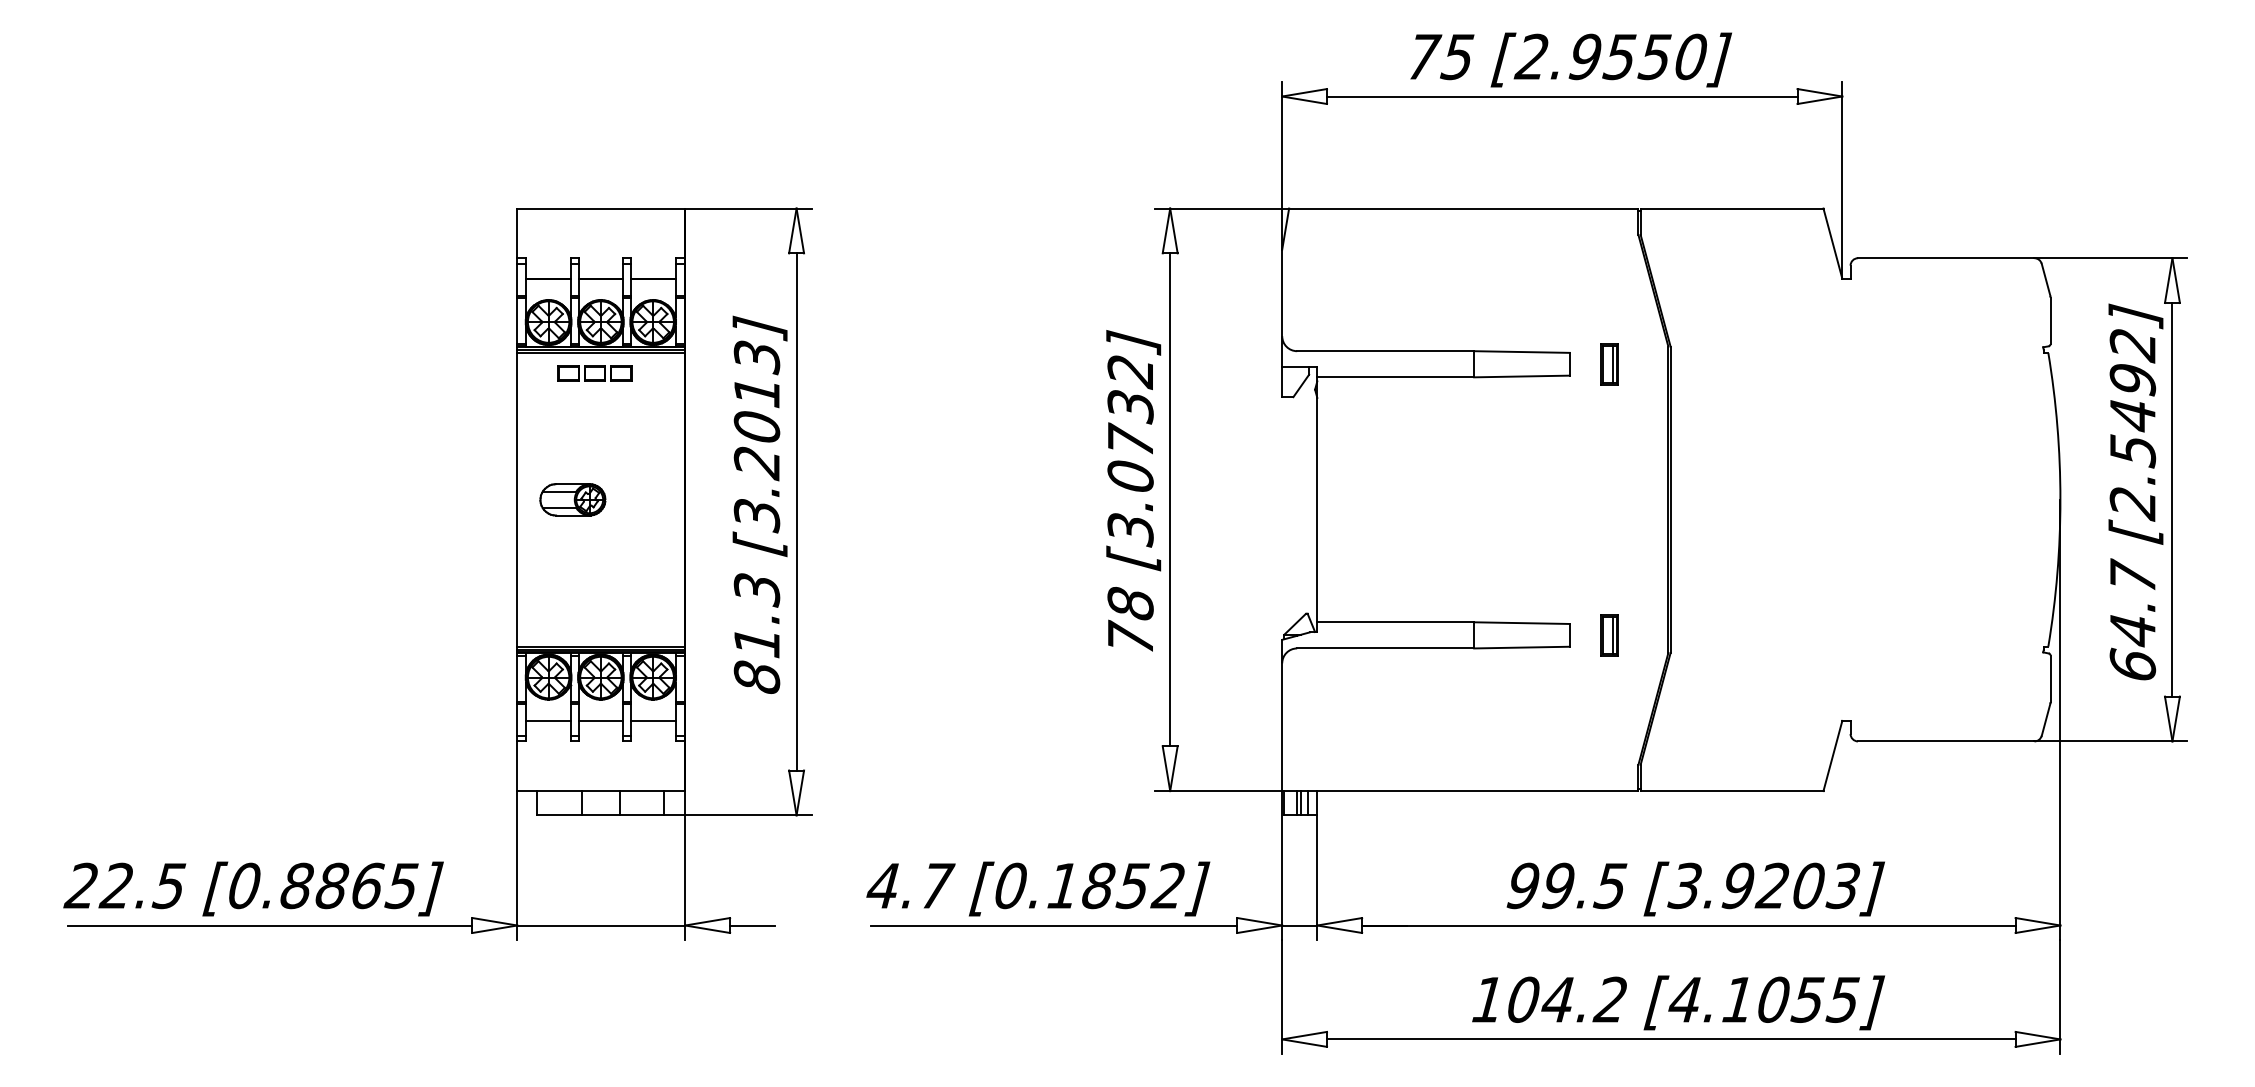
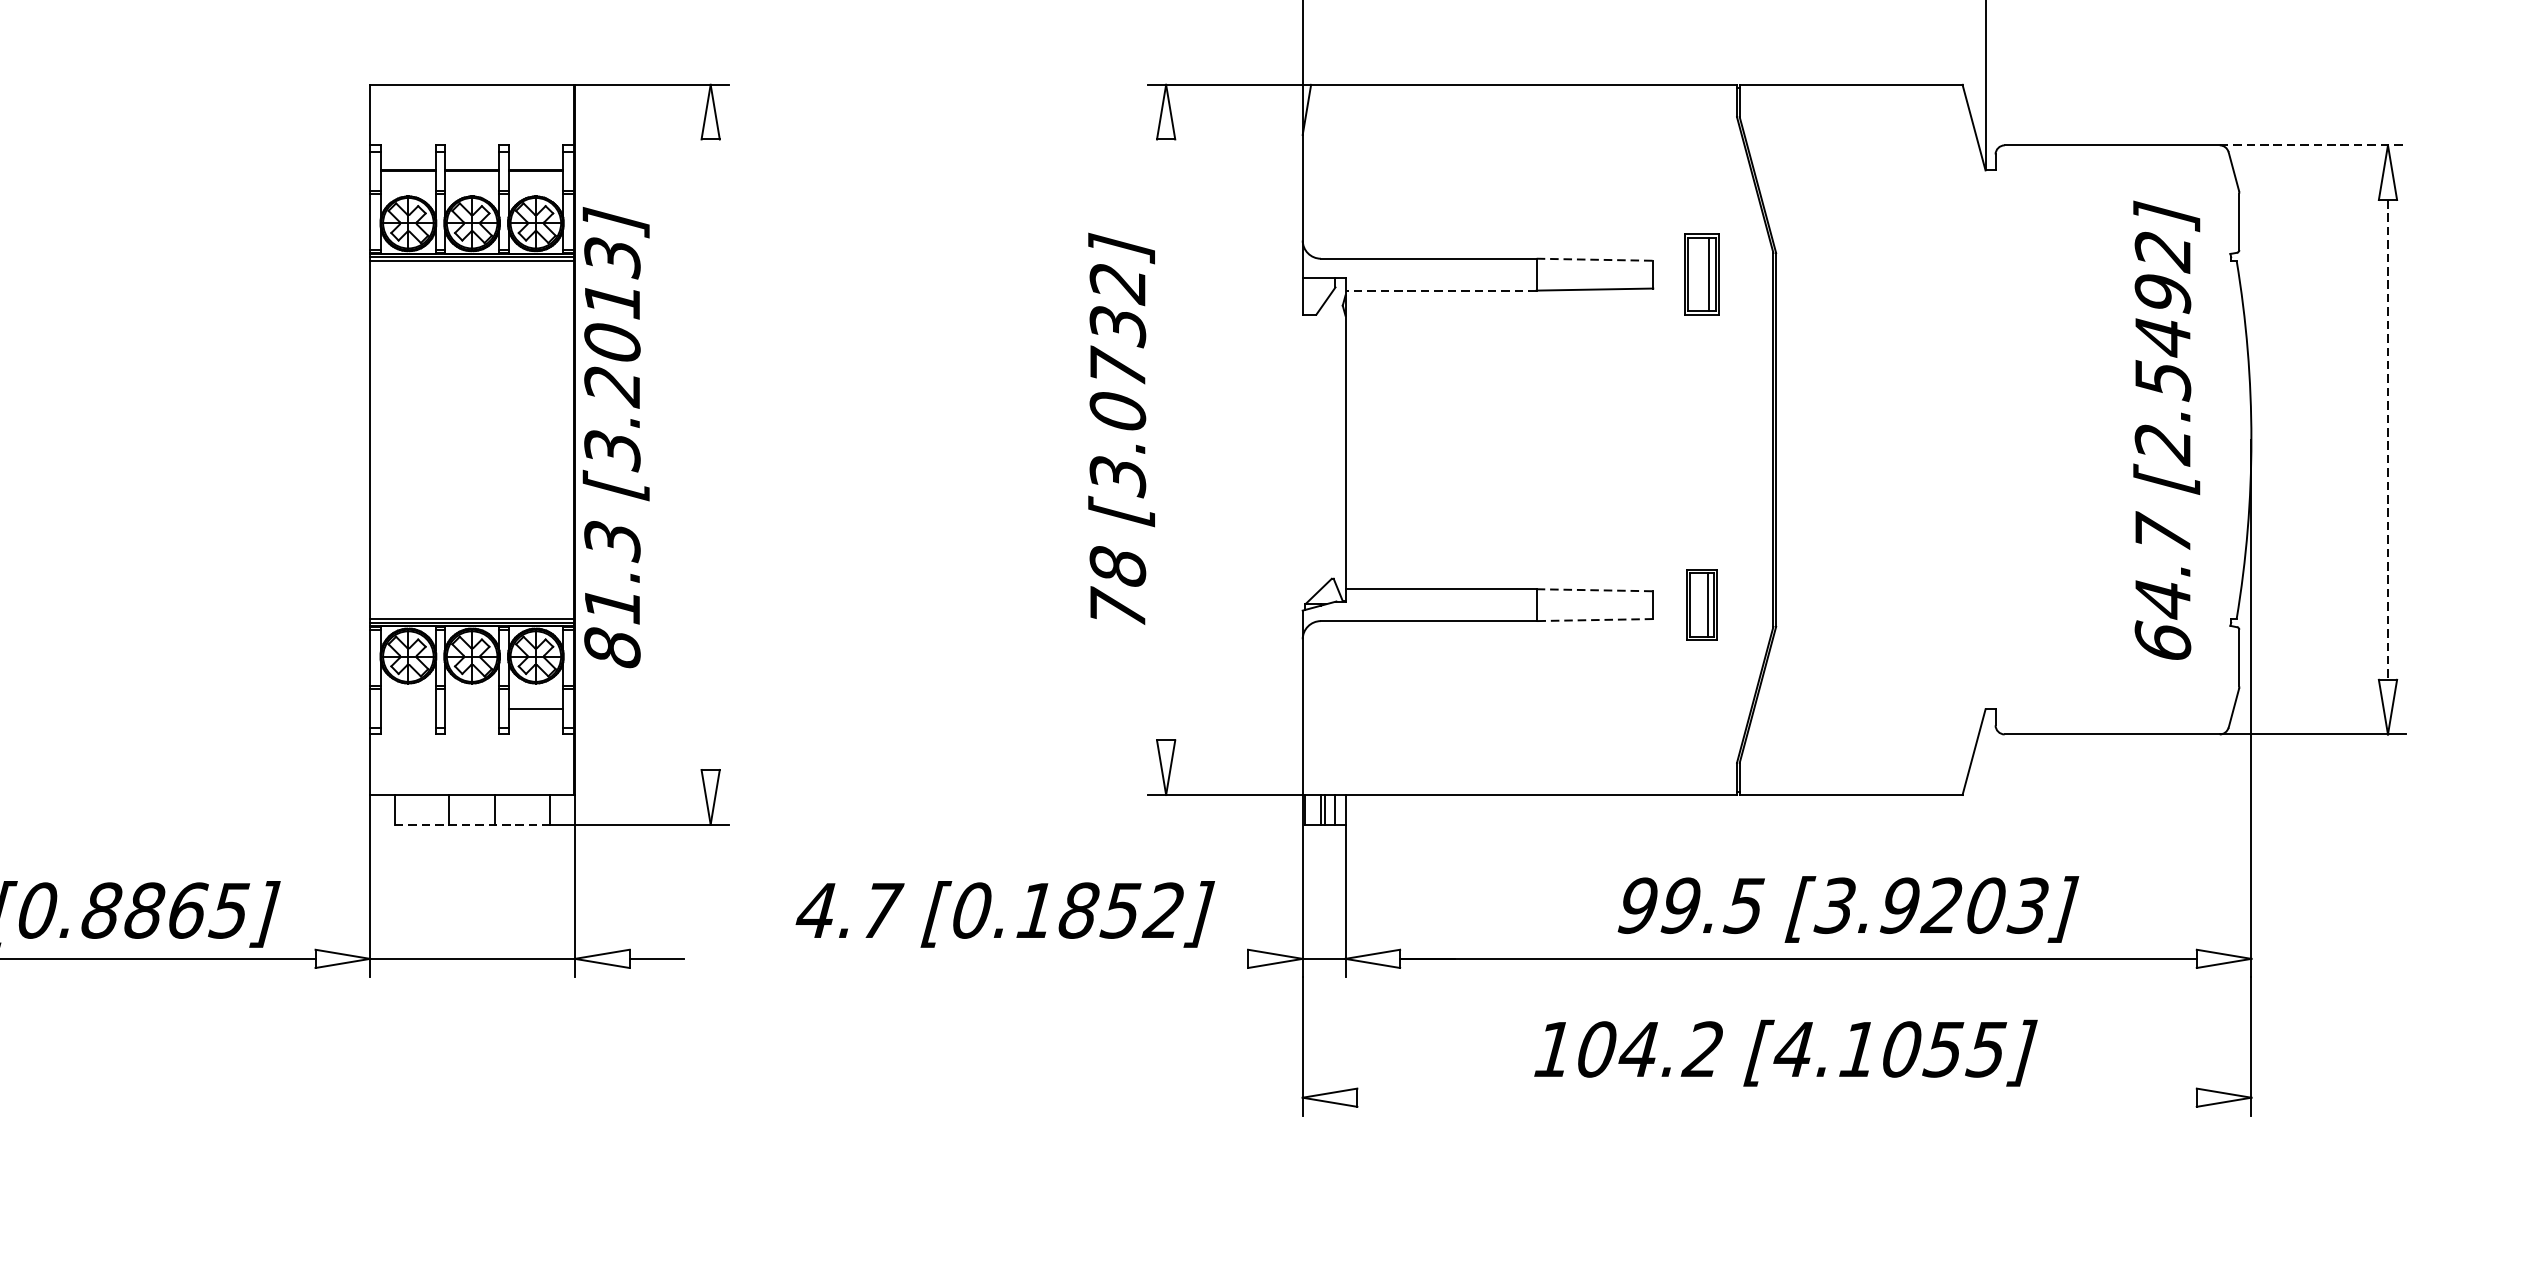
line: (2111, 258) -> (2313, 145), solid -> dashed
line: (1521, 352) -> (1594, 260), solid -> dashed
part: (1609, 364) -> (1701, 274), size x1.6
part: (594, 373) -> (464, 285), removed
line: (1395, 377) -> (1440, 290), solid -> dashed
text: (2135, 491) -> (2166, 429), moved
part: (572, 499) -> (437, 439), removed
line: (1170, 499) -> (1166, 439), removed
line: (2172, 499) -> (2388, 439), solid -> dashed
text: (759, 504) -> (615, 437), moved
line: (796, 511) -> (710, 454), removed
line: (1521, 623) -> (1594, 590), solid -> dashed
part: (1609, 635) -> (1701, 605), size x1.4
line: (1521, 647) -> (1594, 619), solid -> dashed
line: (548, 720) -> (408, 708), removed
line: (600, 720) -> (471, 708), removed
line: (601, 815) -> (472, 824), solid -> dashed
text: (1695, 888) -> (1847, 908), moved
line: (1053, 925) -> (1023, 958), removed
line: (1671, 1039) -> (1777, 1097), removed

